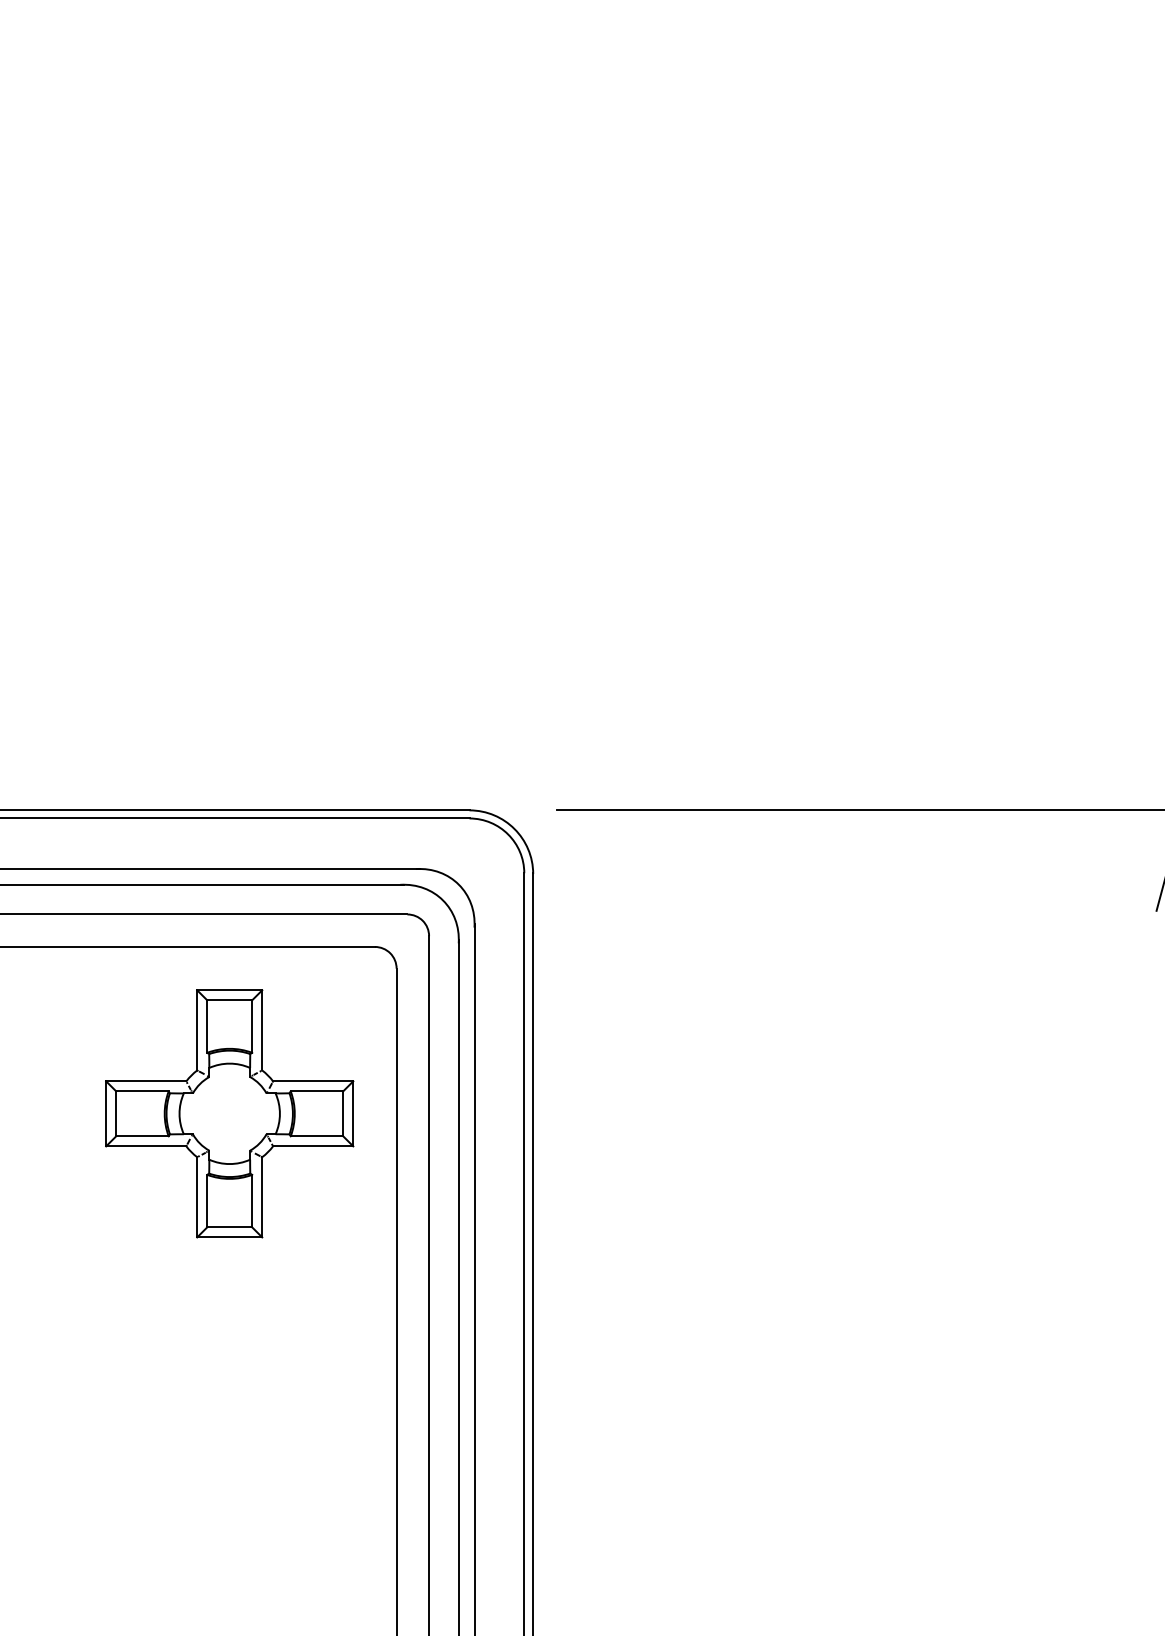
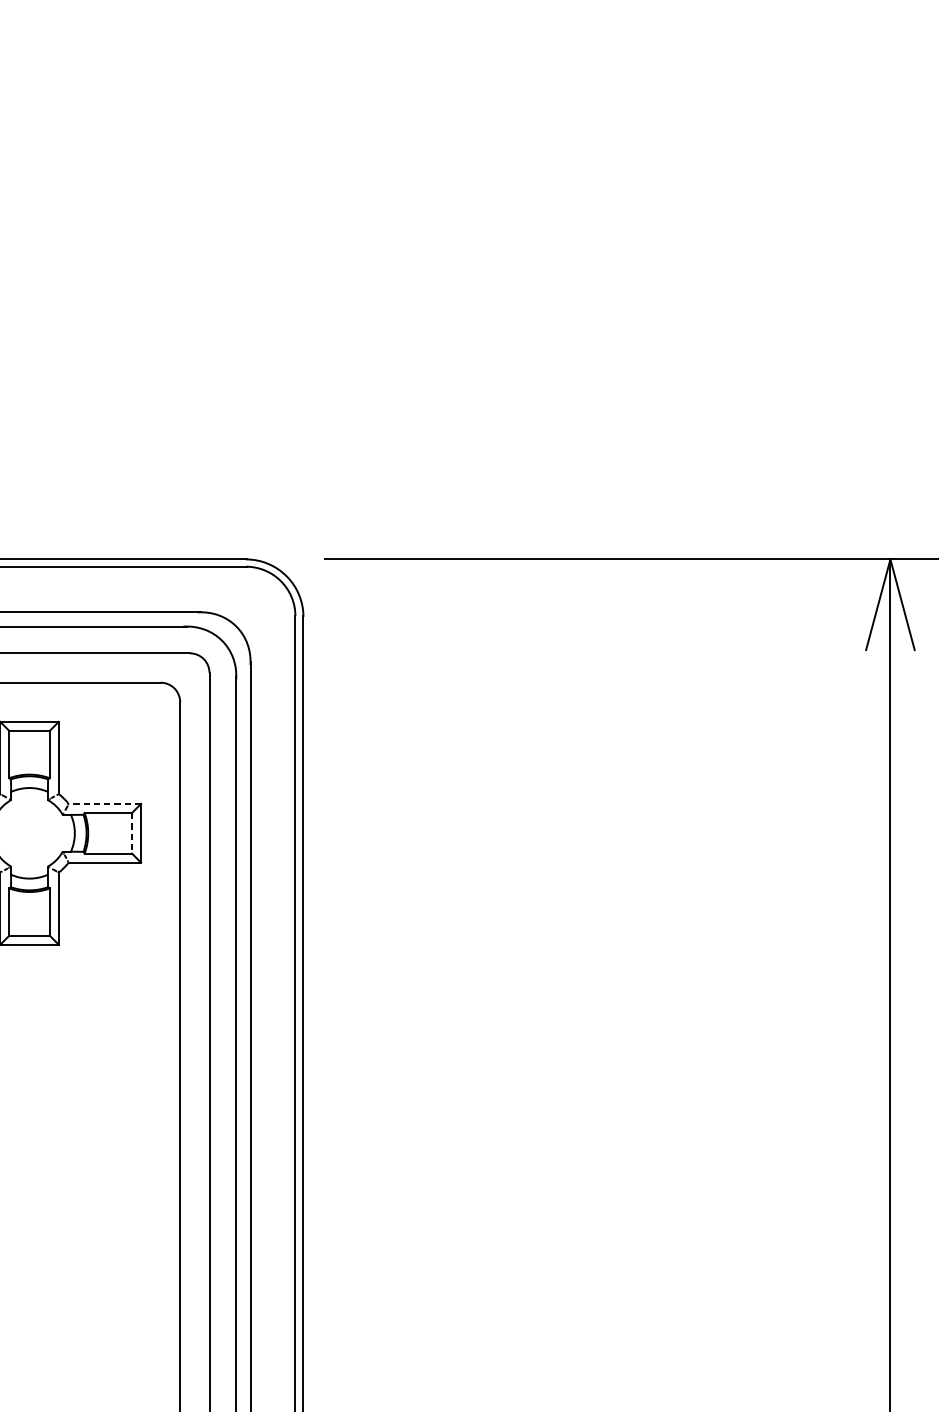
line: (312, 1081) -> (104, 804), solid -> dashed
line: (343, 1114) -> (132, 833), solid -> dashed

